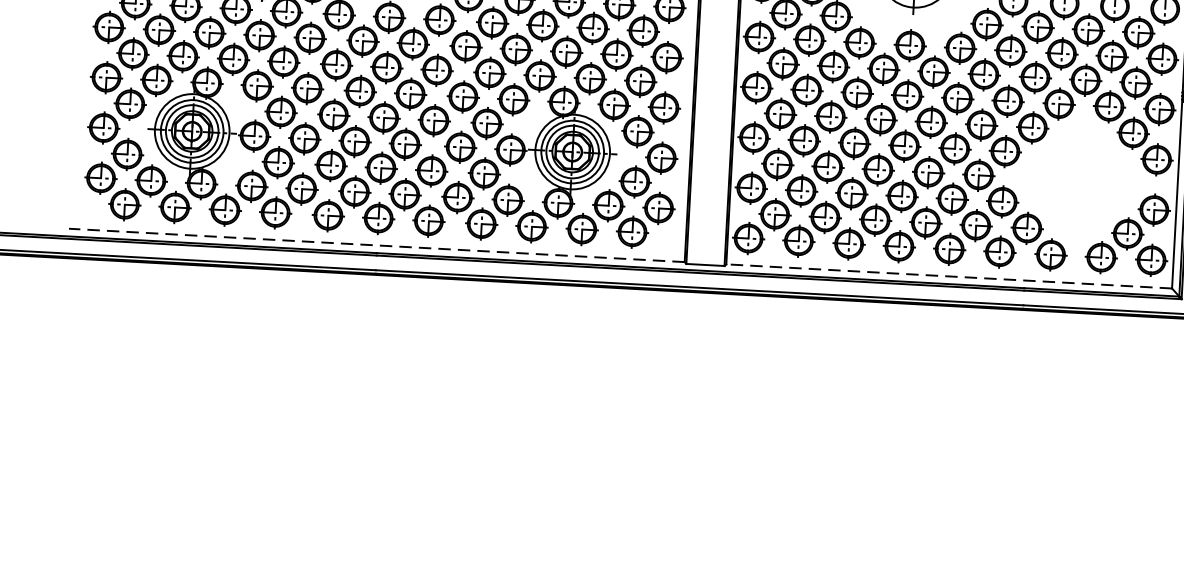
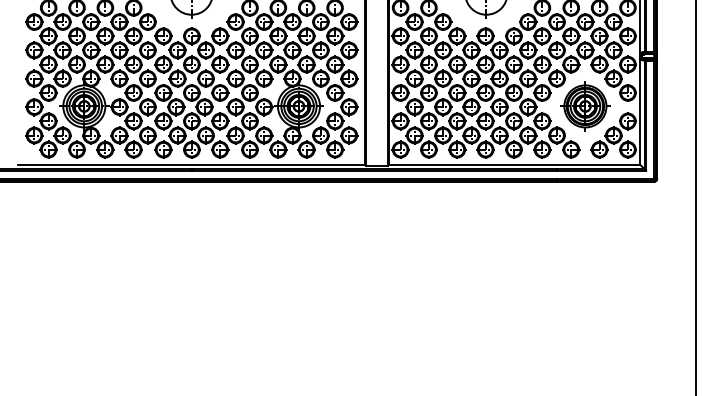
part: (1080, 179) -> (585, 106), added
line: (376, 244) -> (191, 164), dashed -> solid
line: (949, 275) -> (514, 164), dashed -> solid

